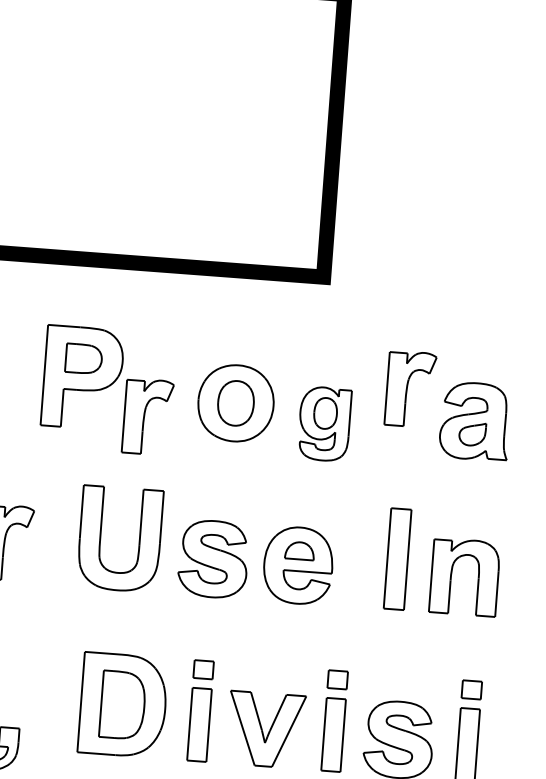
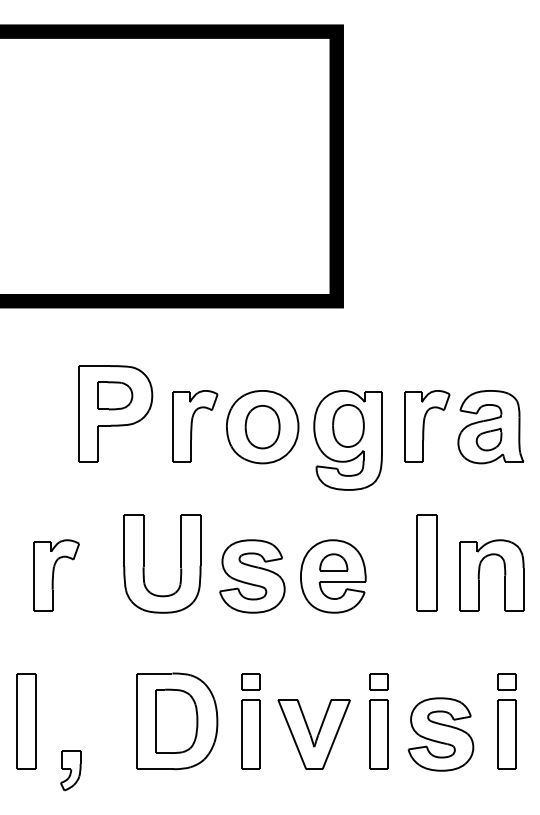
part: (410, 389) -> (427, 426), moved
part: (148, 417) -> (195, 426), moved
part: (323, 424) -> (347, 440), size x1.43

